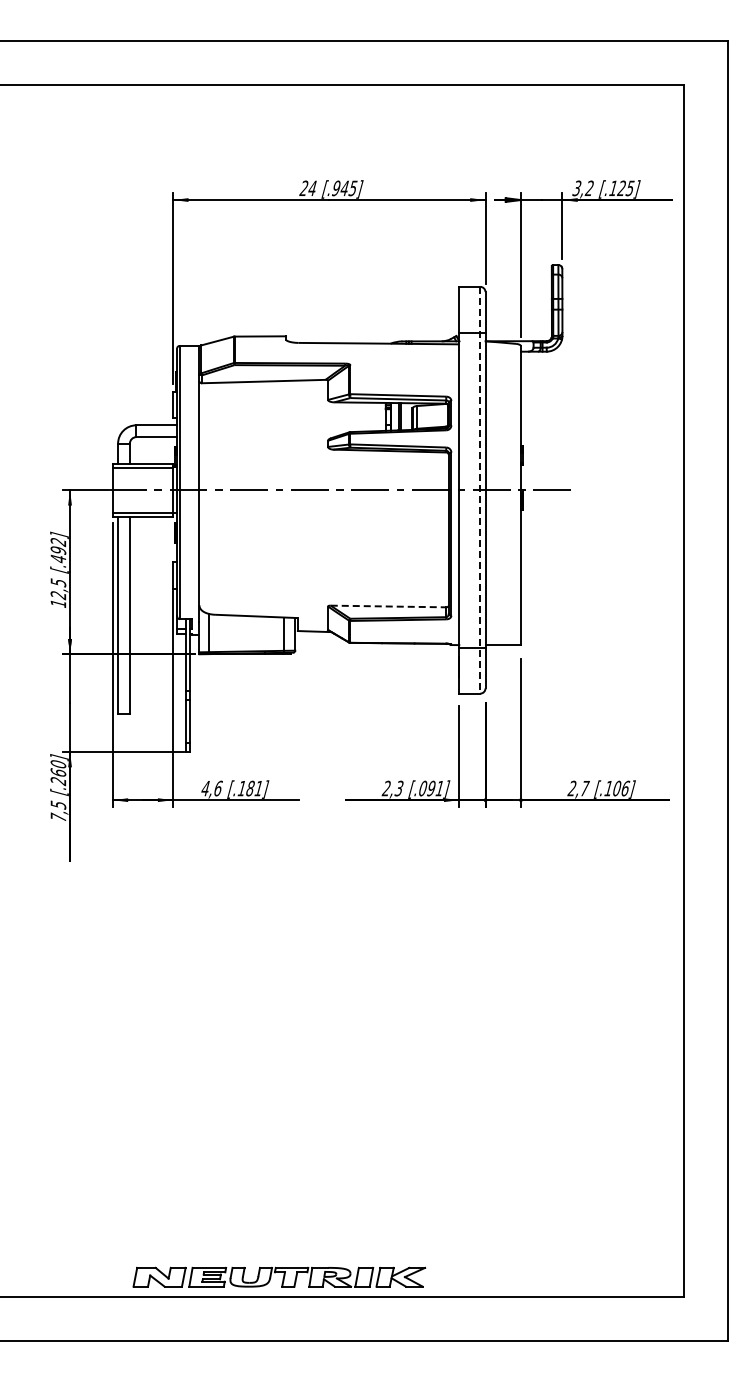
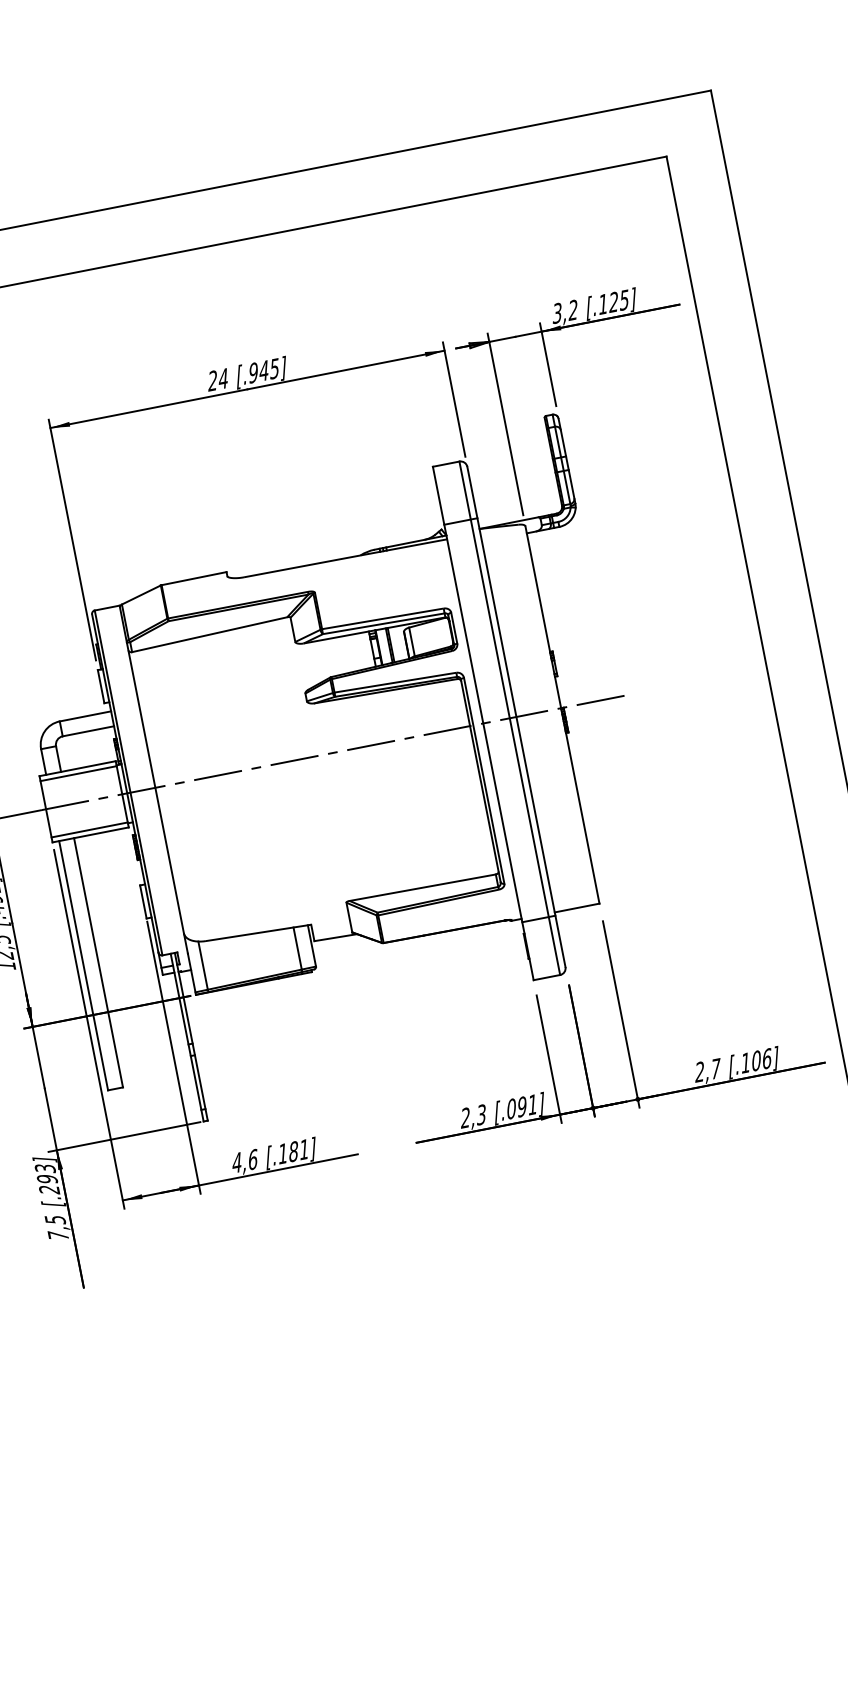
line: (480, 490) -> (510, 718), dashed -> solid
line: (388, 606) -> (422, 887), dashed -> solid
text: (58, 768) -> (46, 1173), [.260] -> [.293]

